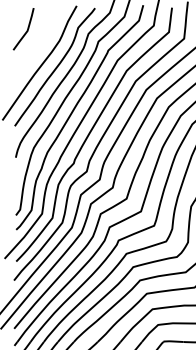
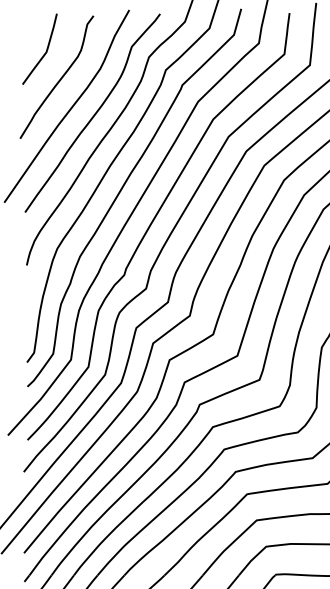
curve: (35, 46) -> (59, 78), added

